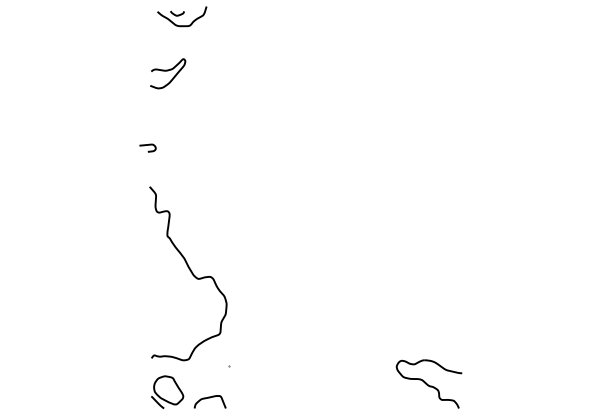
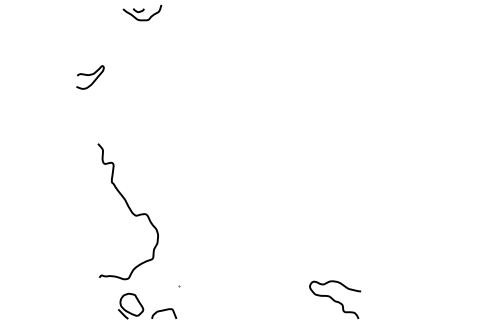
curve: (168, 71) -> (90, 75), moved
curve: (146, 146) -> (114, 114), removed
curve: (189, 272) -> (129, 210), moved

